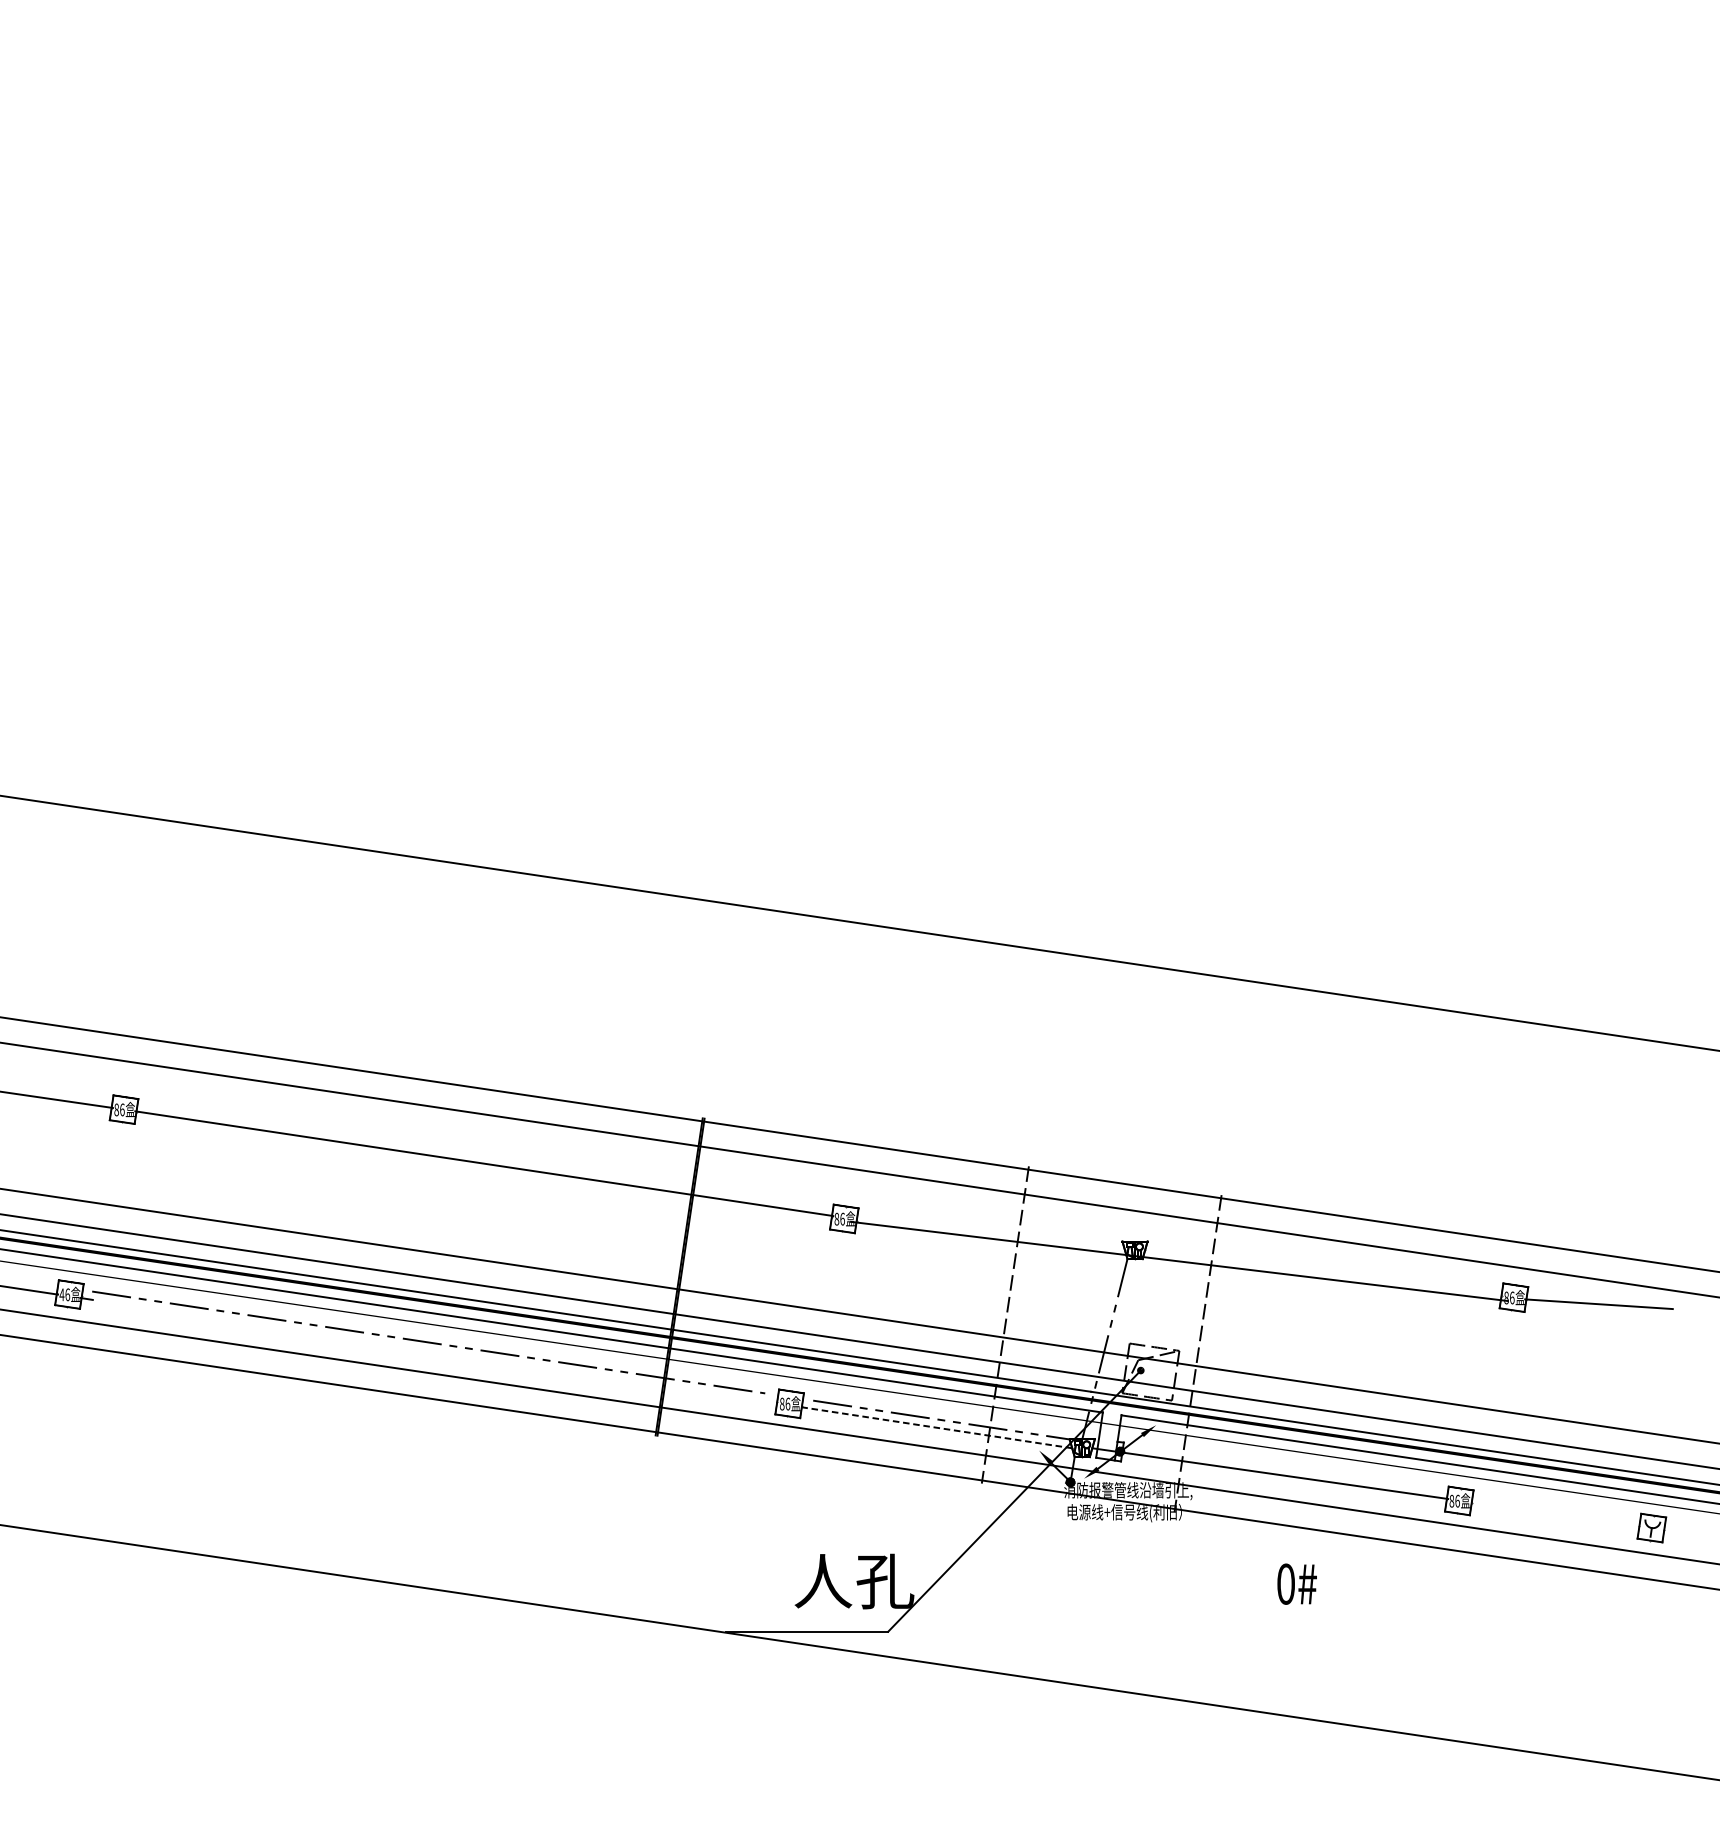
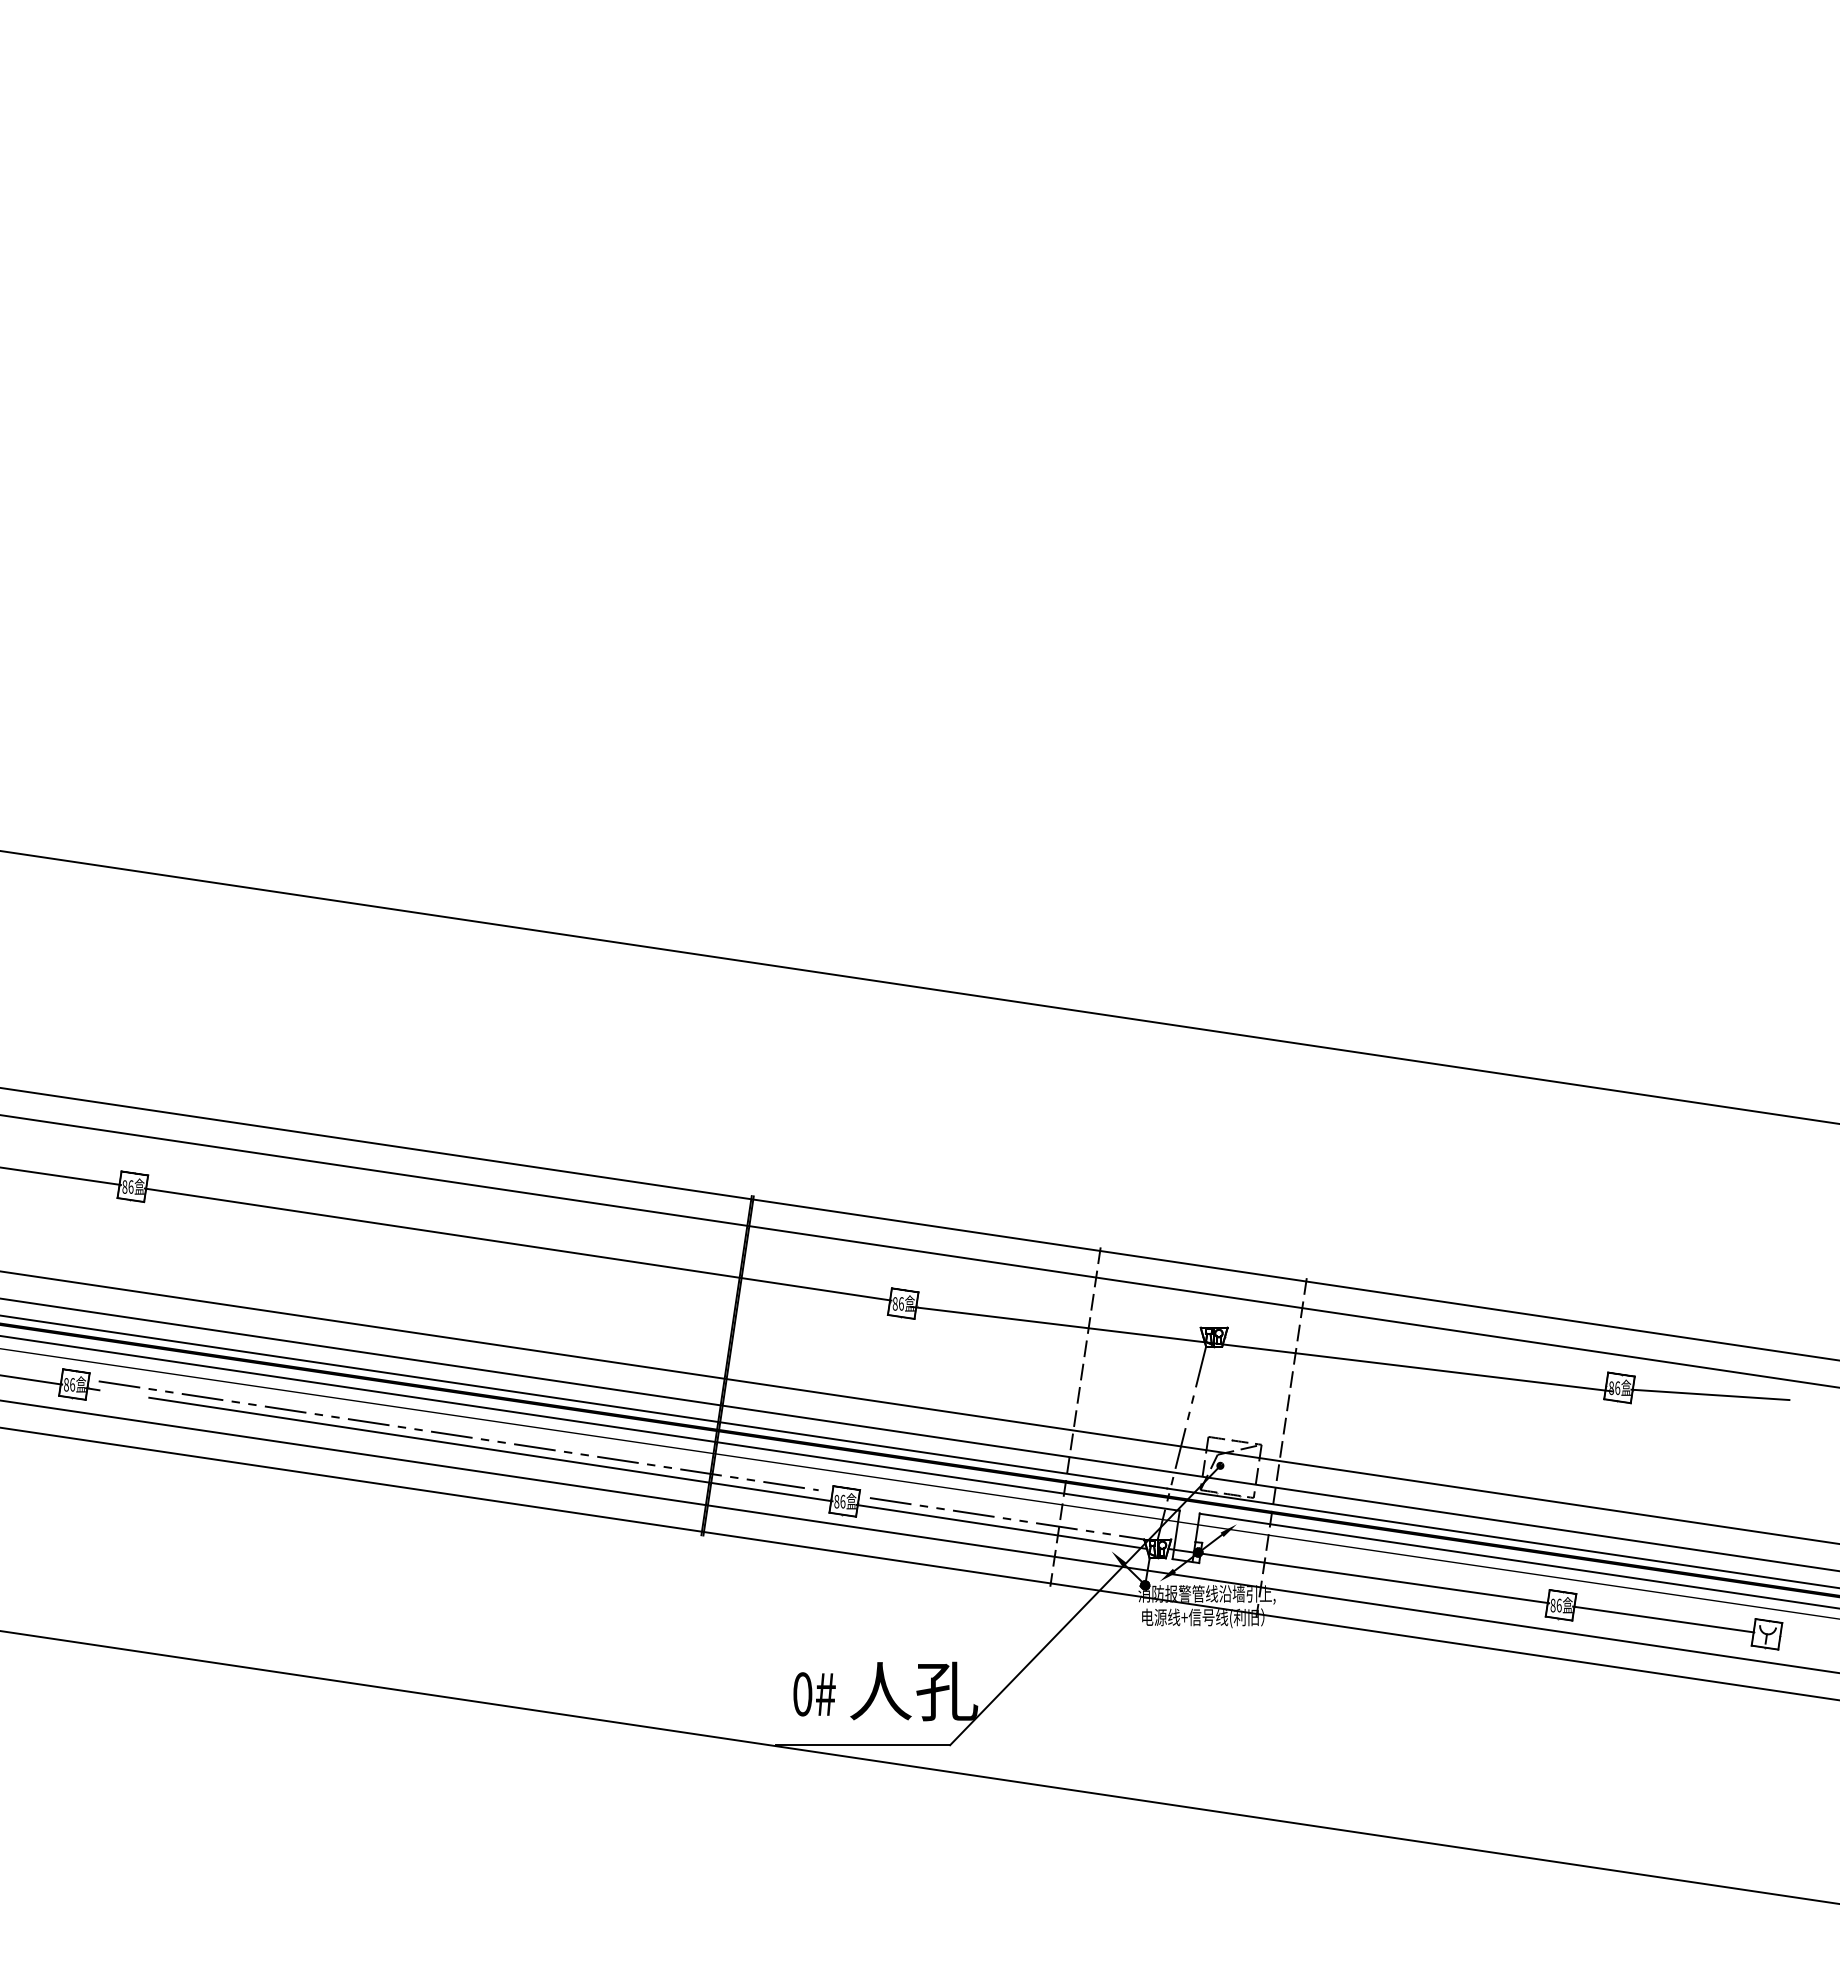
text: (62, 1294) -> (66, 1384), 46 -> 86
line: (458, 1355) -> (490, 1449), added
line: (936, 1427) -> (1001, 1526), dashed -> solid
line: (1555, 1514) -> (1663, 1619), added
text: (1297, 1584) -> (814, 1694), moved

